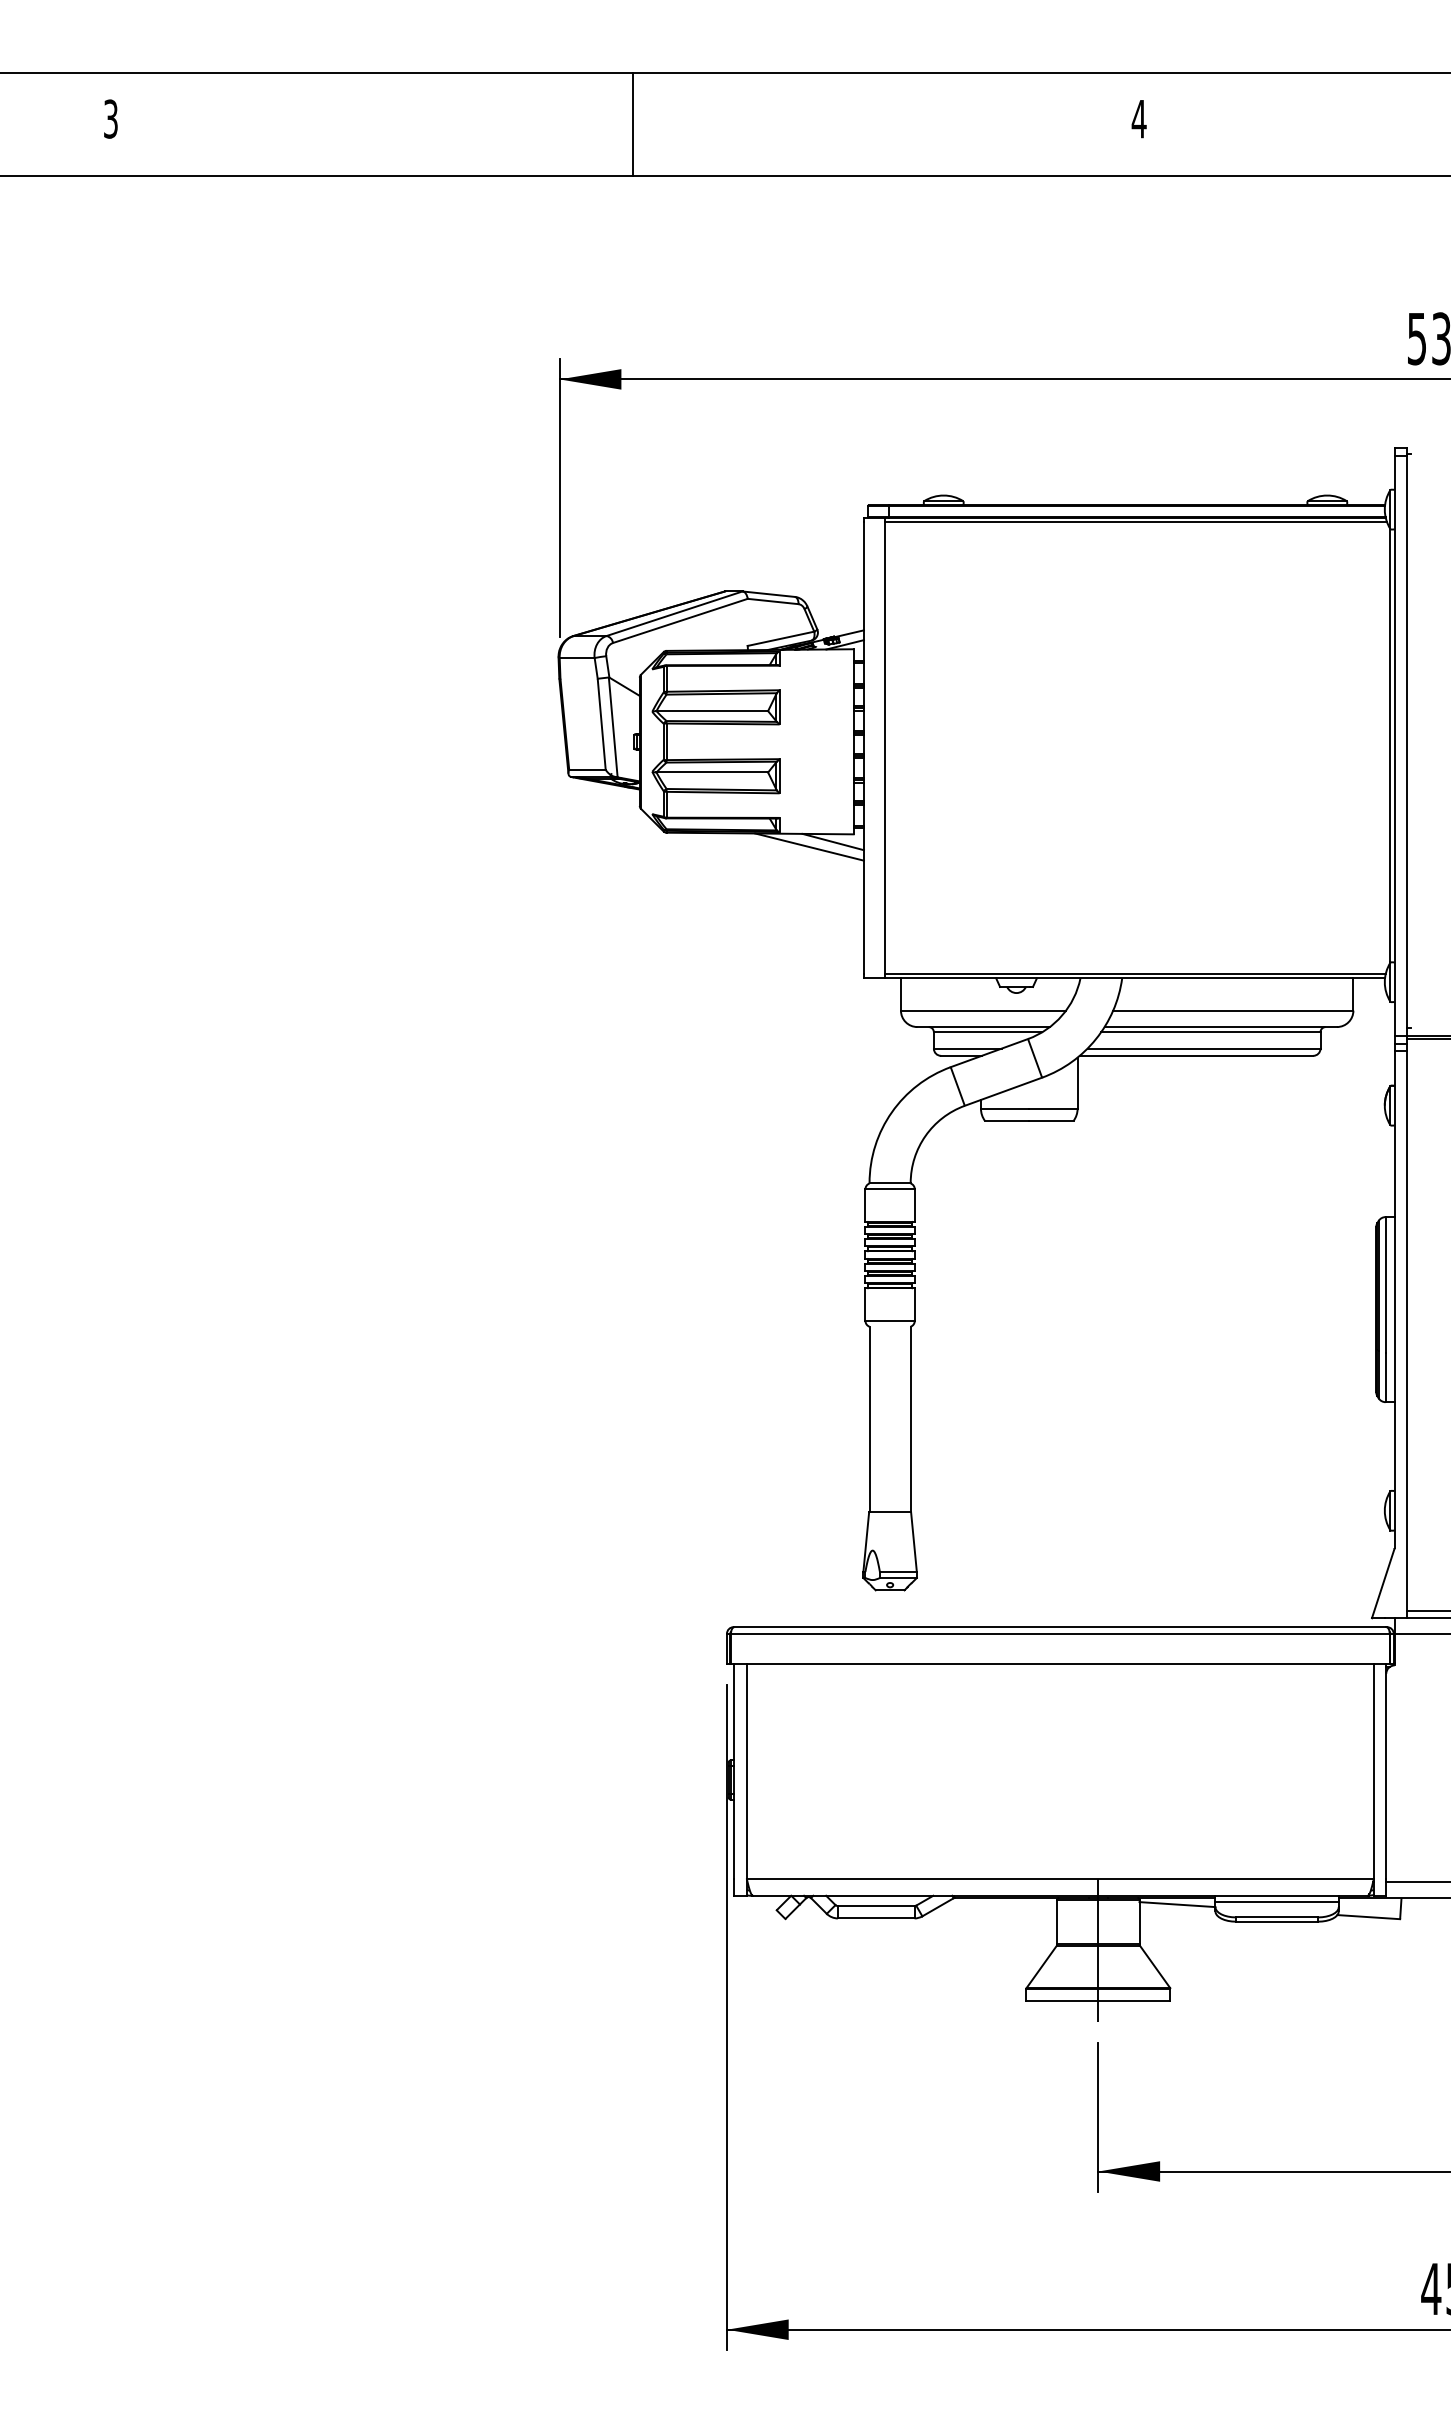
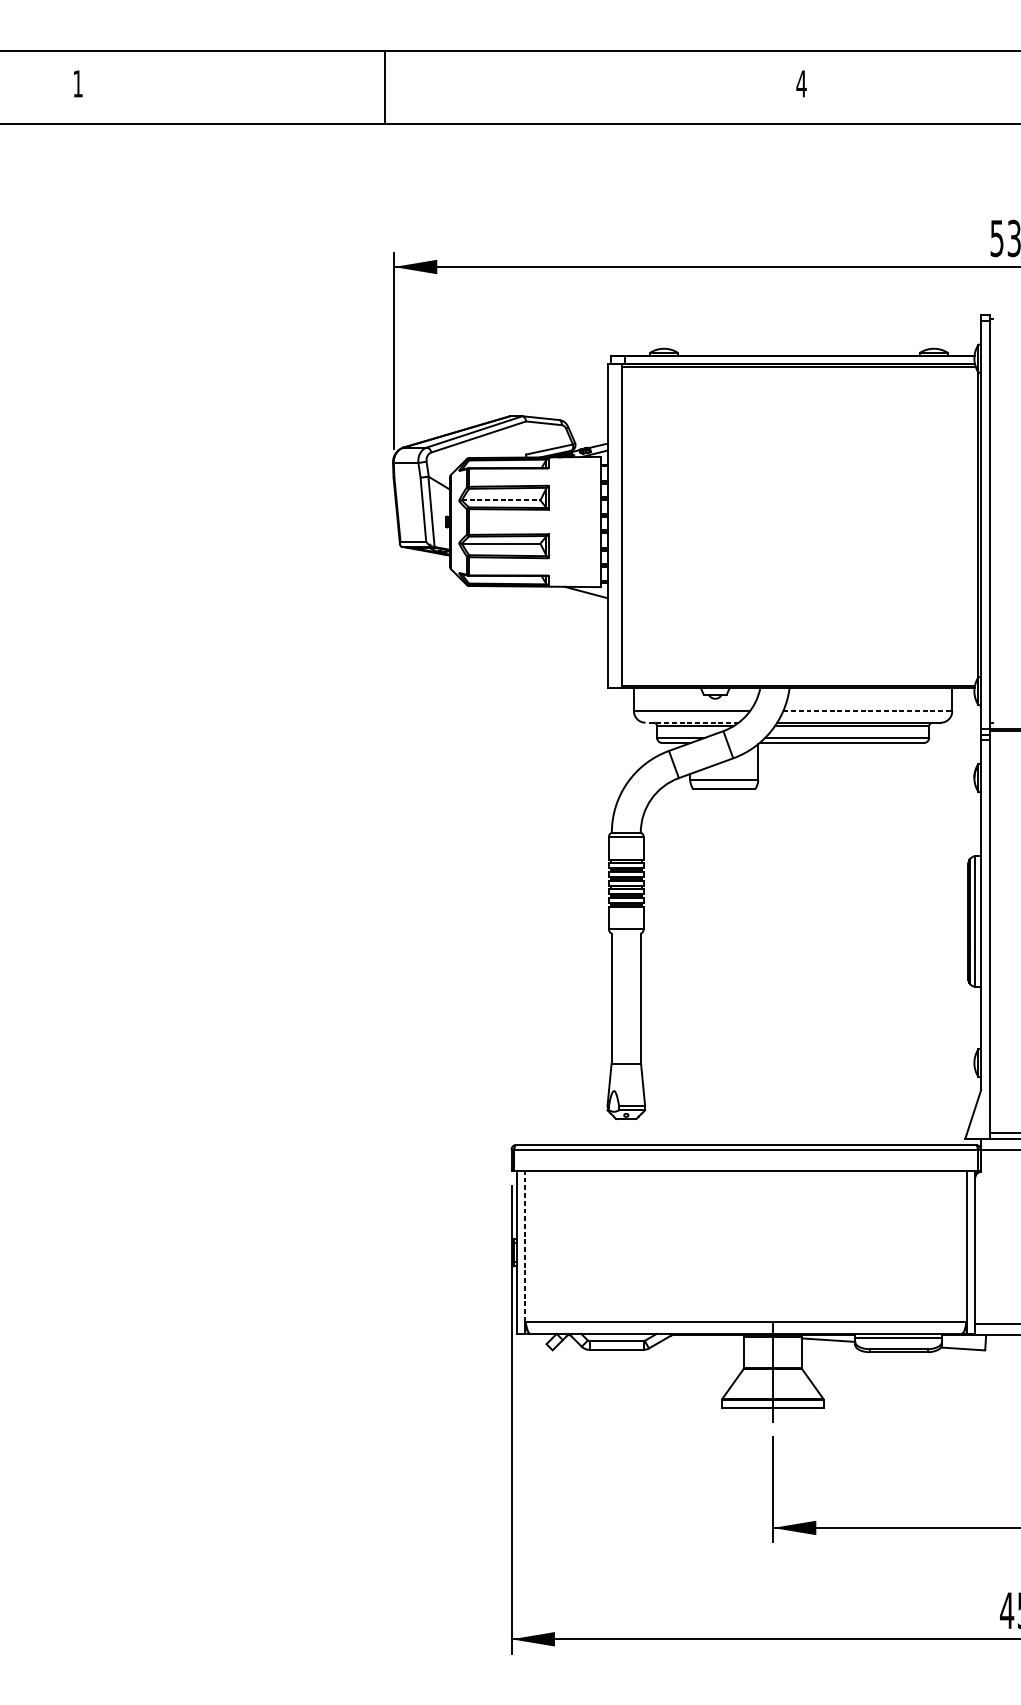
text: (110, 118) -> (77, 83), 3 -> 1
line: (633, 123) -> (385, 86), moved
line: (712, 711) -> (501, 500), solid -> dashed
line: (809, 846) -> (569, 595), removed
line: (1233, 1010) -> (867, 711), solid -> dashed
line: (983, 1027) -> (692, 723), solid -> dashed
line: (746, 1770) -> (525, 1245), solid -> dashed

